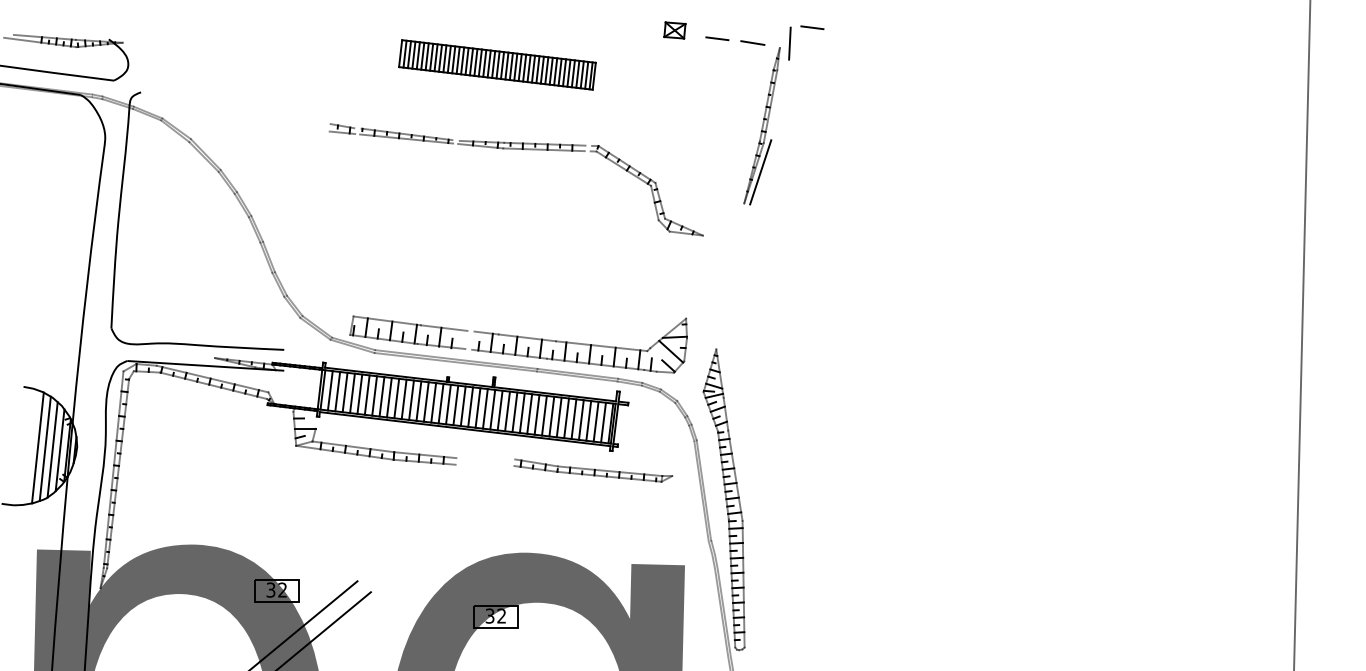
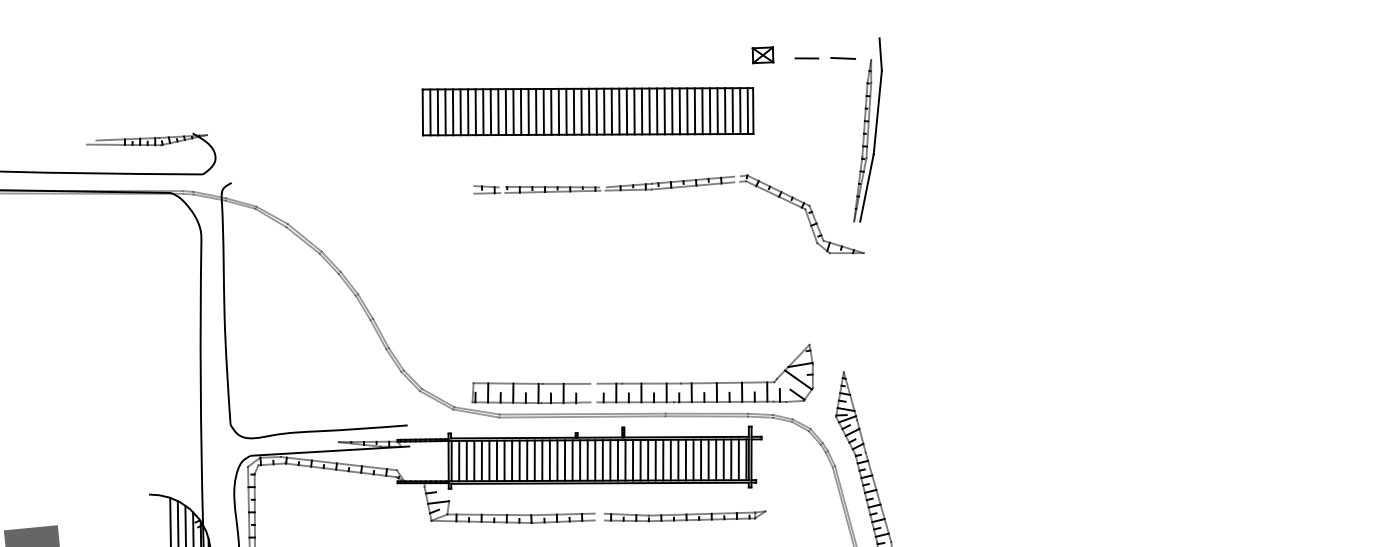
line: (812, 27) -> (901, 35), removed
part: (497, 64) -> (588, 111), size x1.67
line: (780, 99) -> (878, 112), added
part: (515, 149) -> (664, 189), moved
part: (593, 470) -> (685, 515), moved

